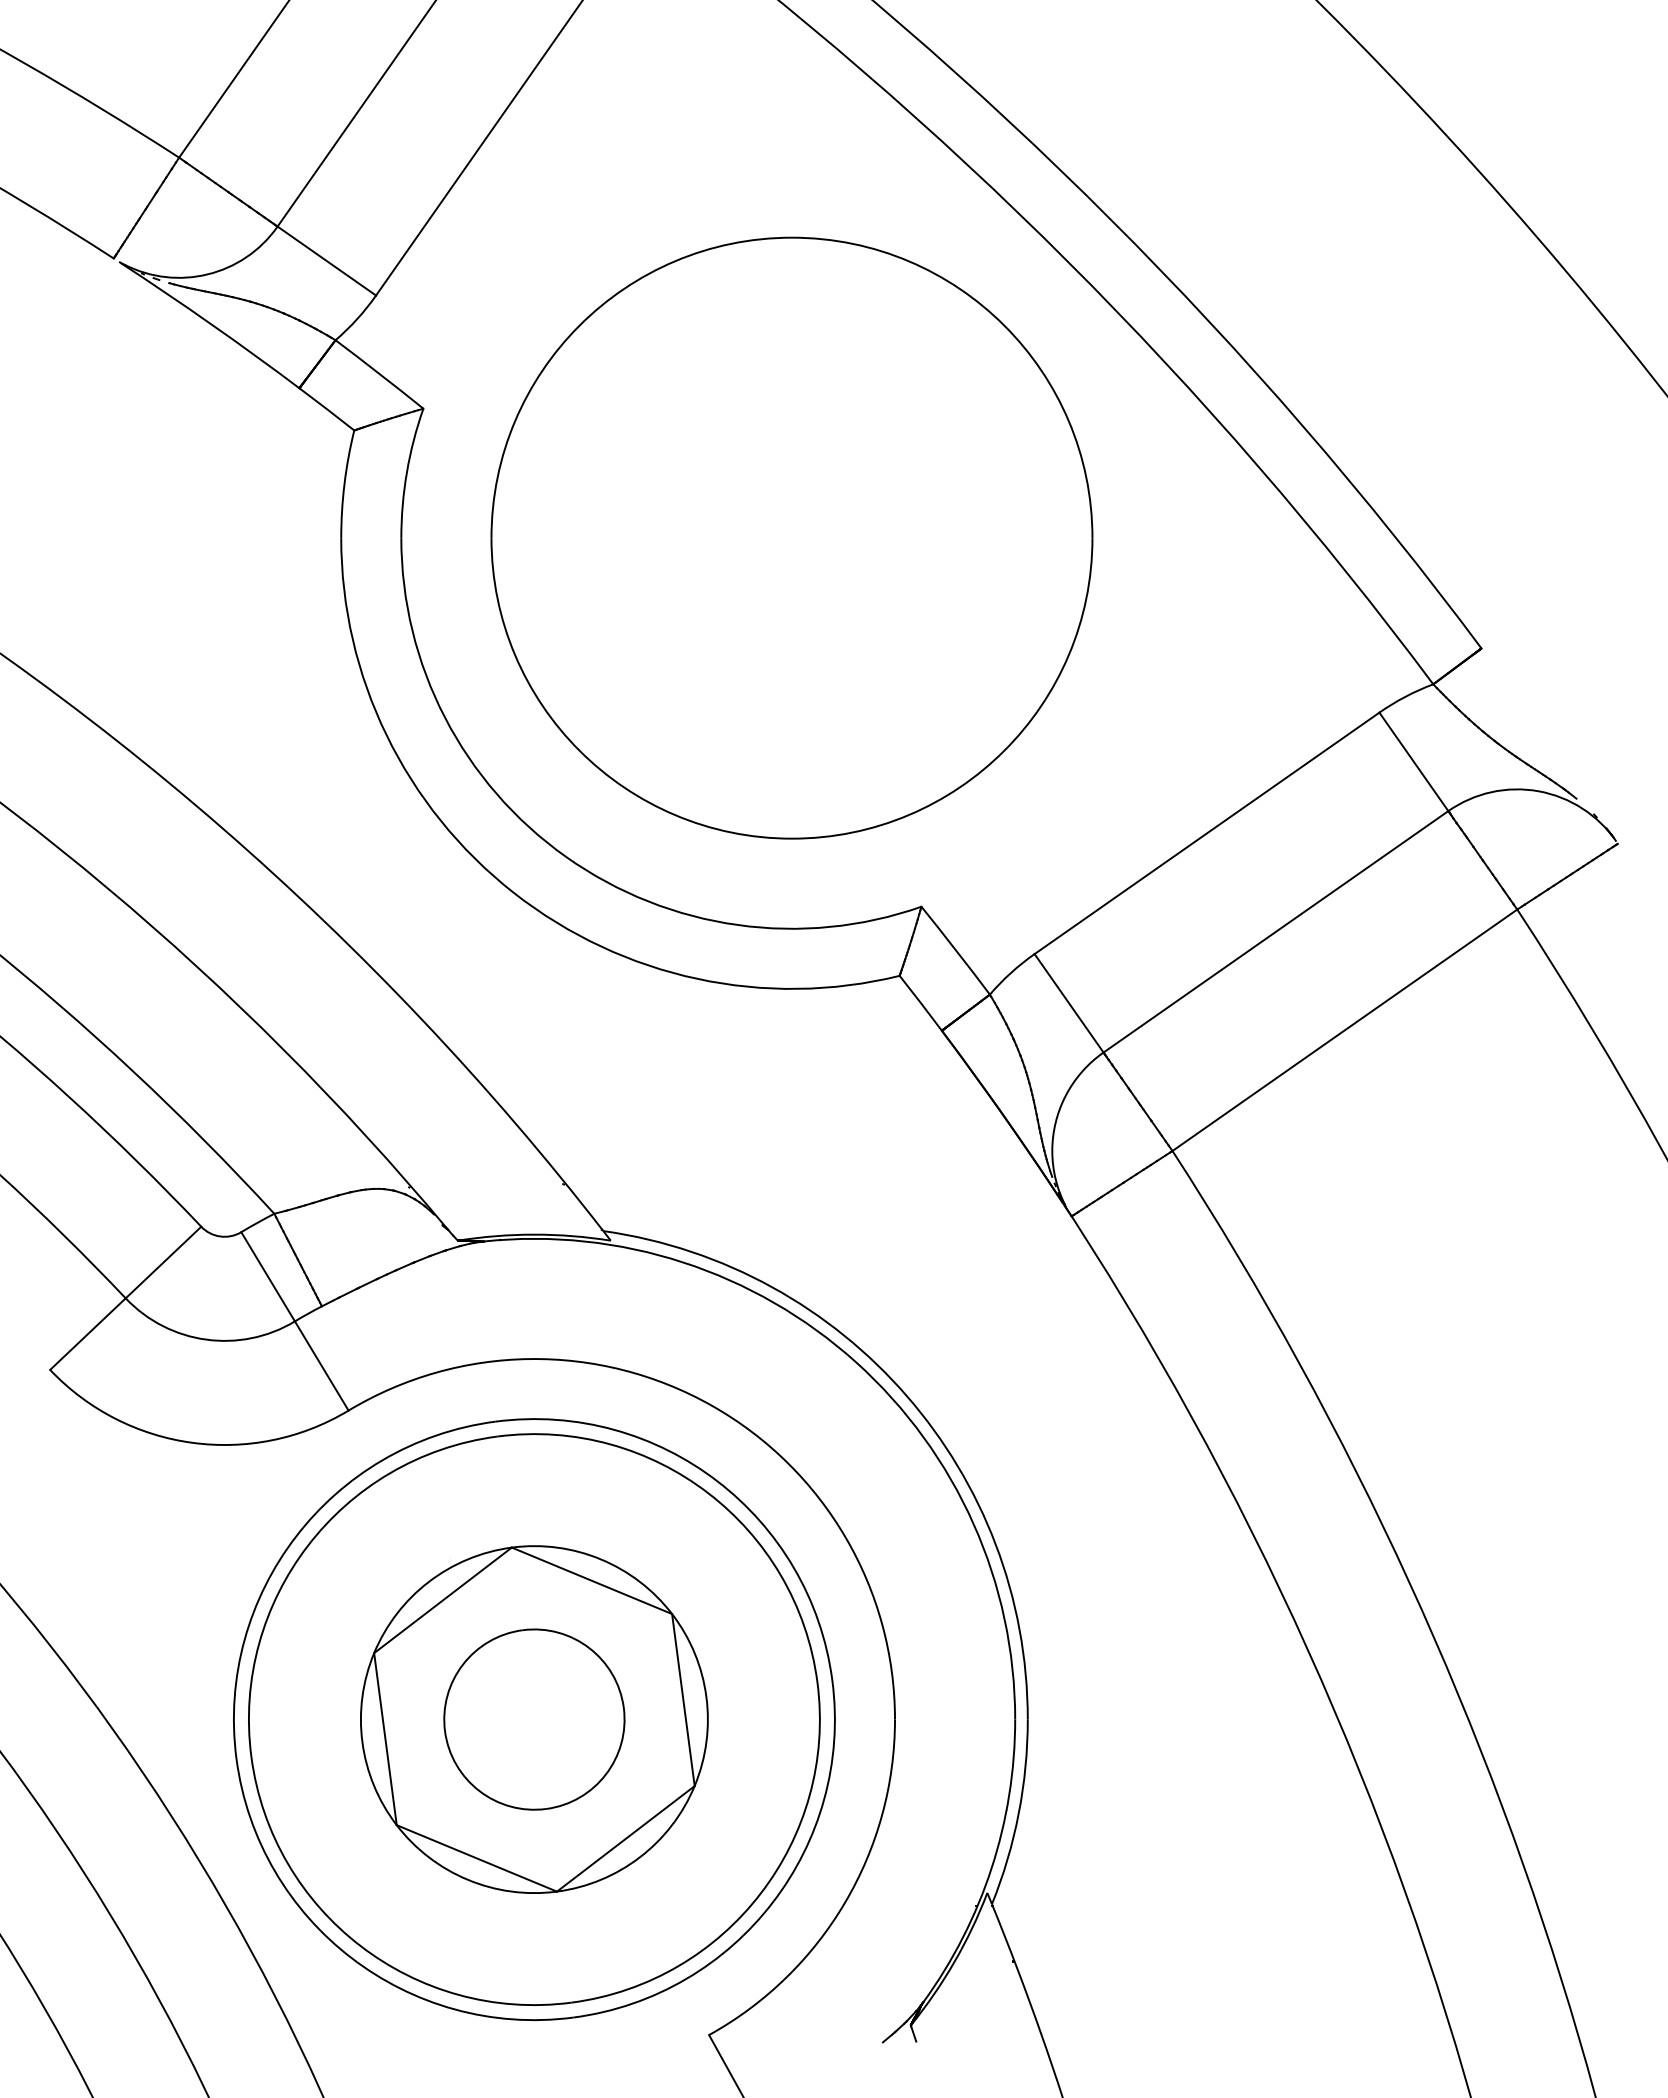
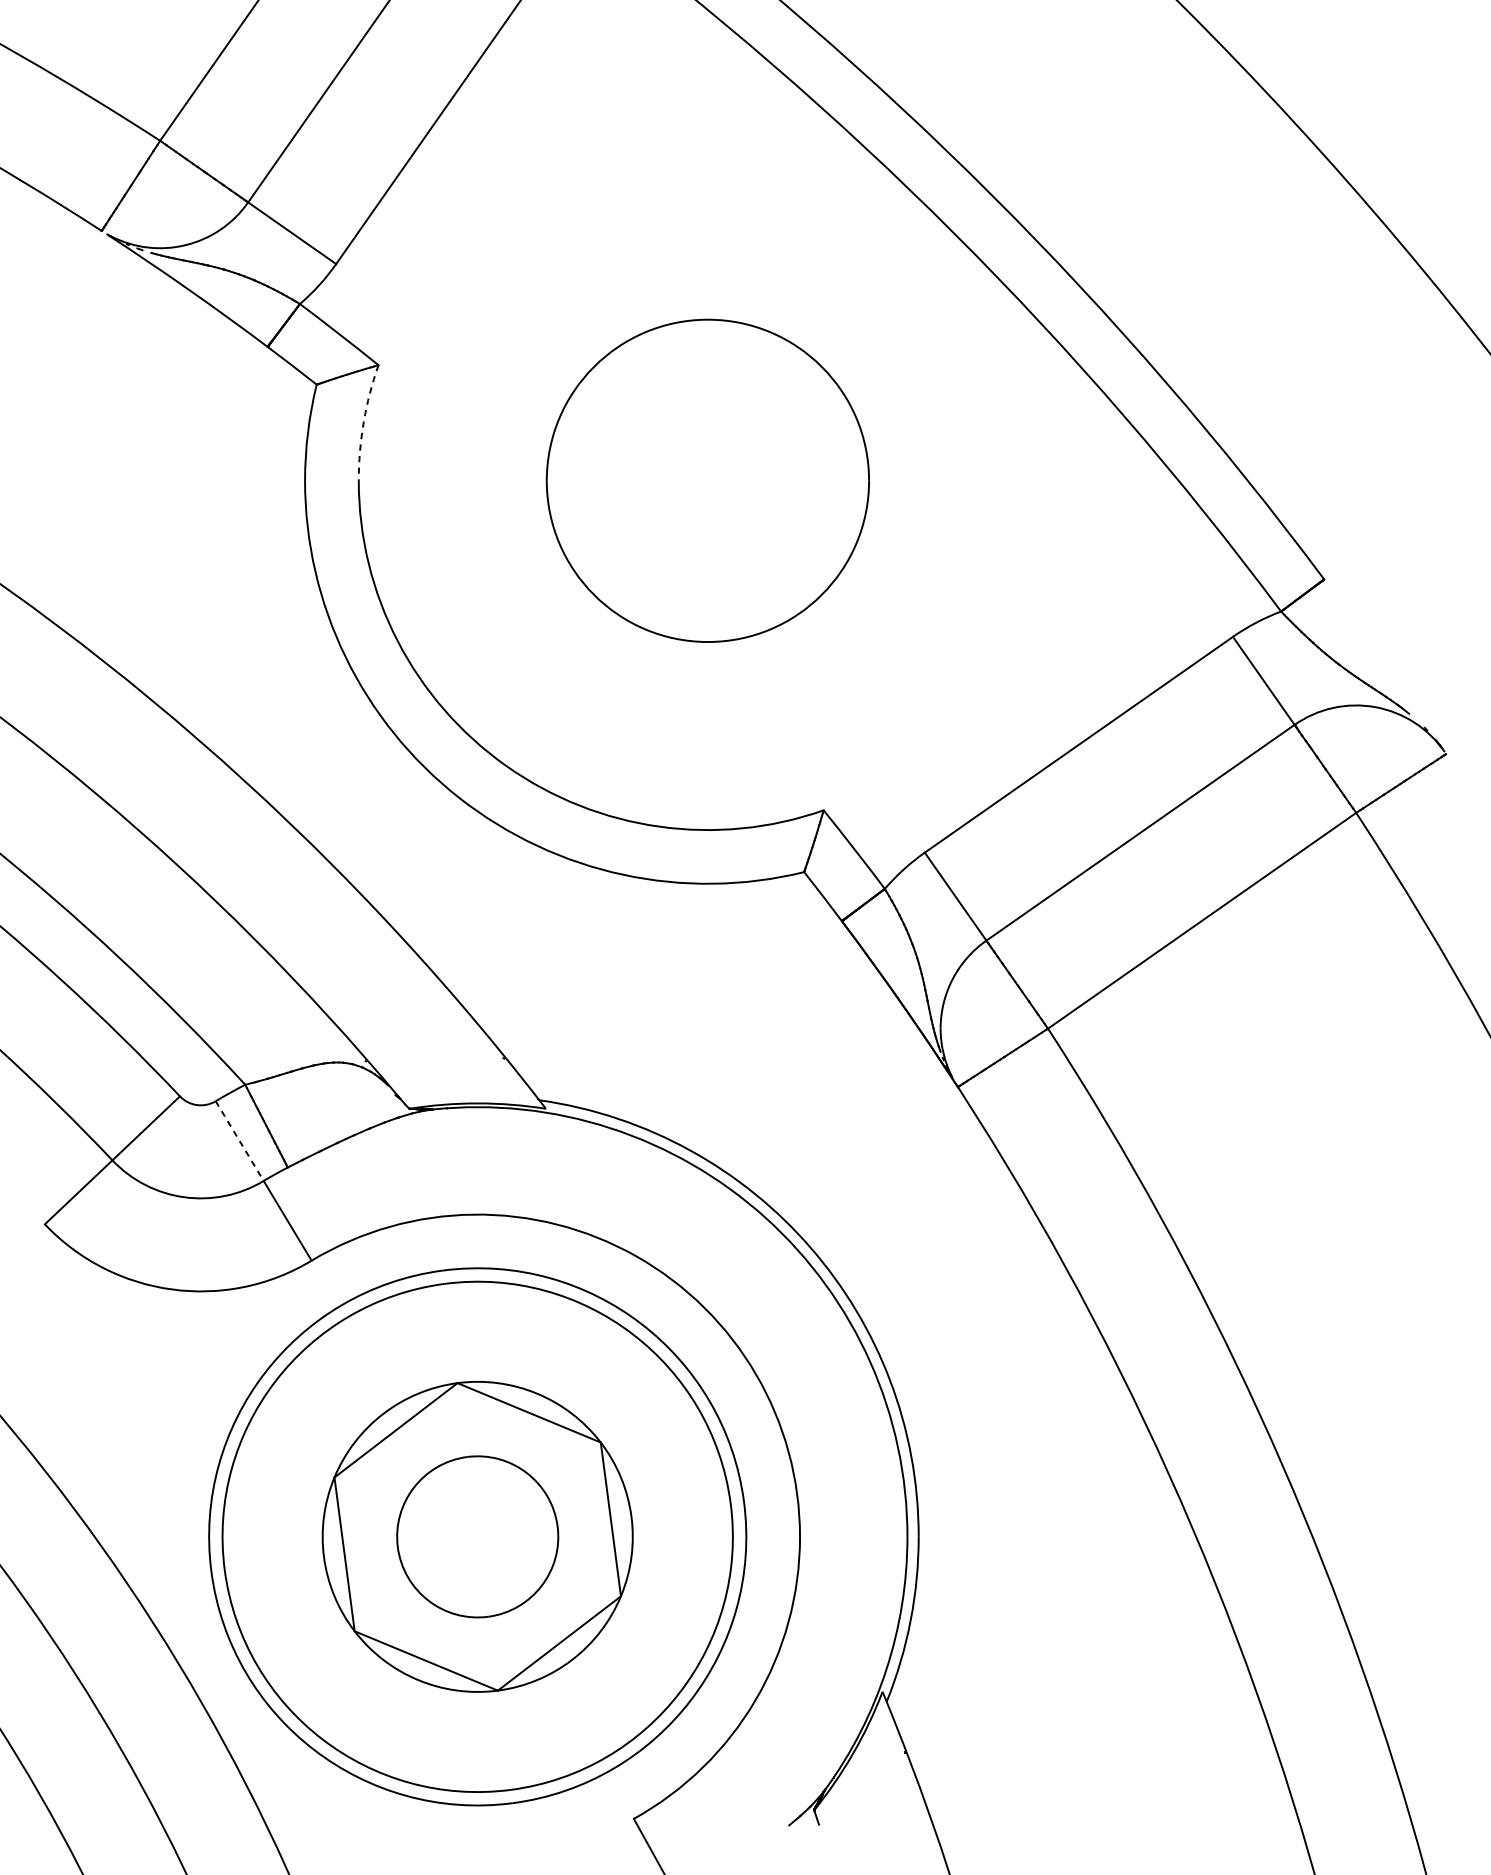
arc: (406, 472) -> (363, 422), solid -> dashed
part: (791, 537) -> (707, 480), size x0.6
line: (268, 1277) -> (240, 1141), solid -> dashed

